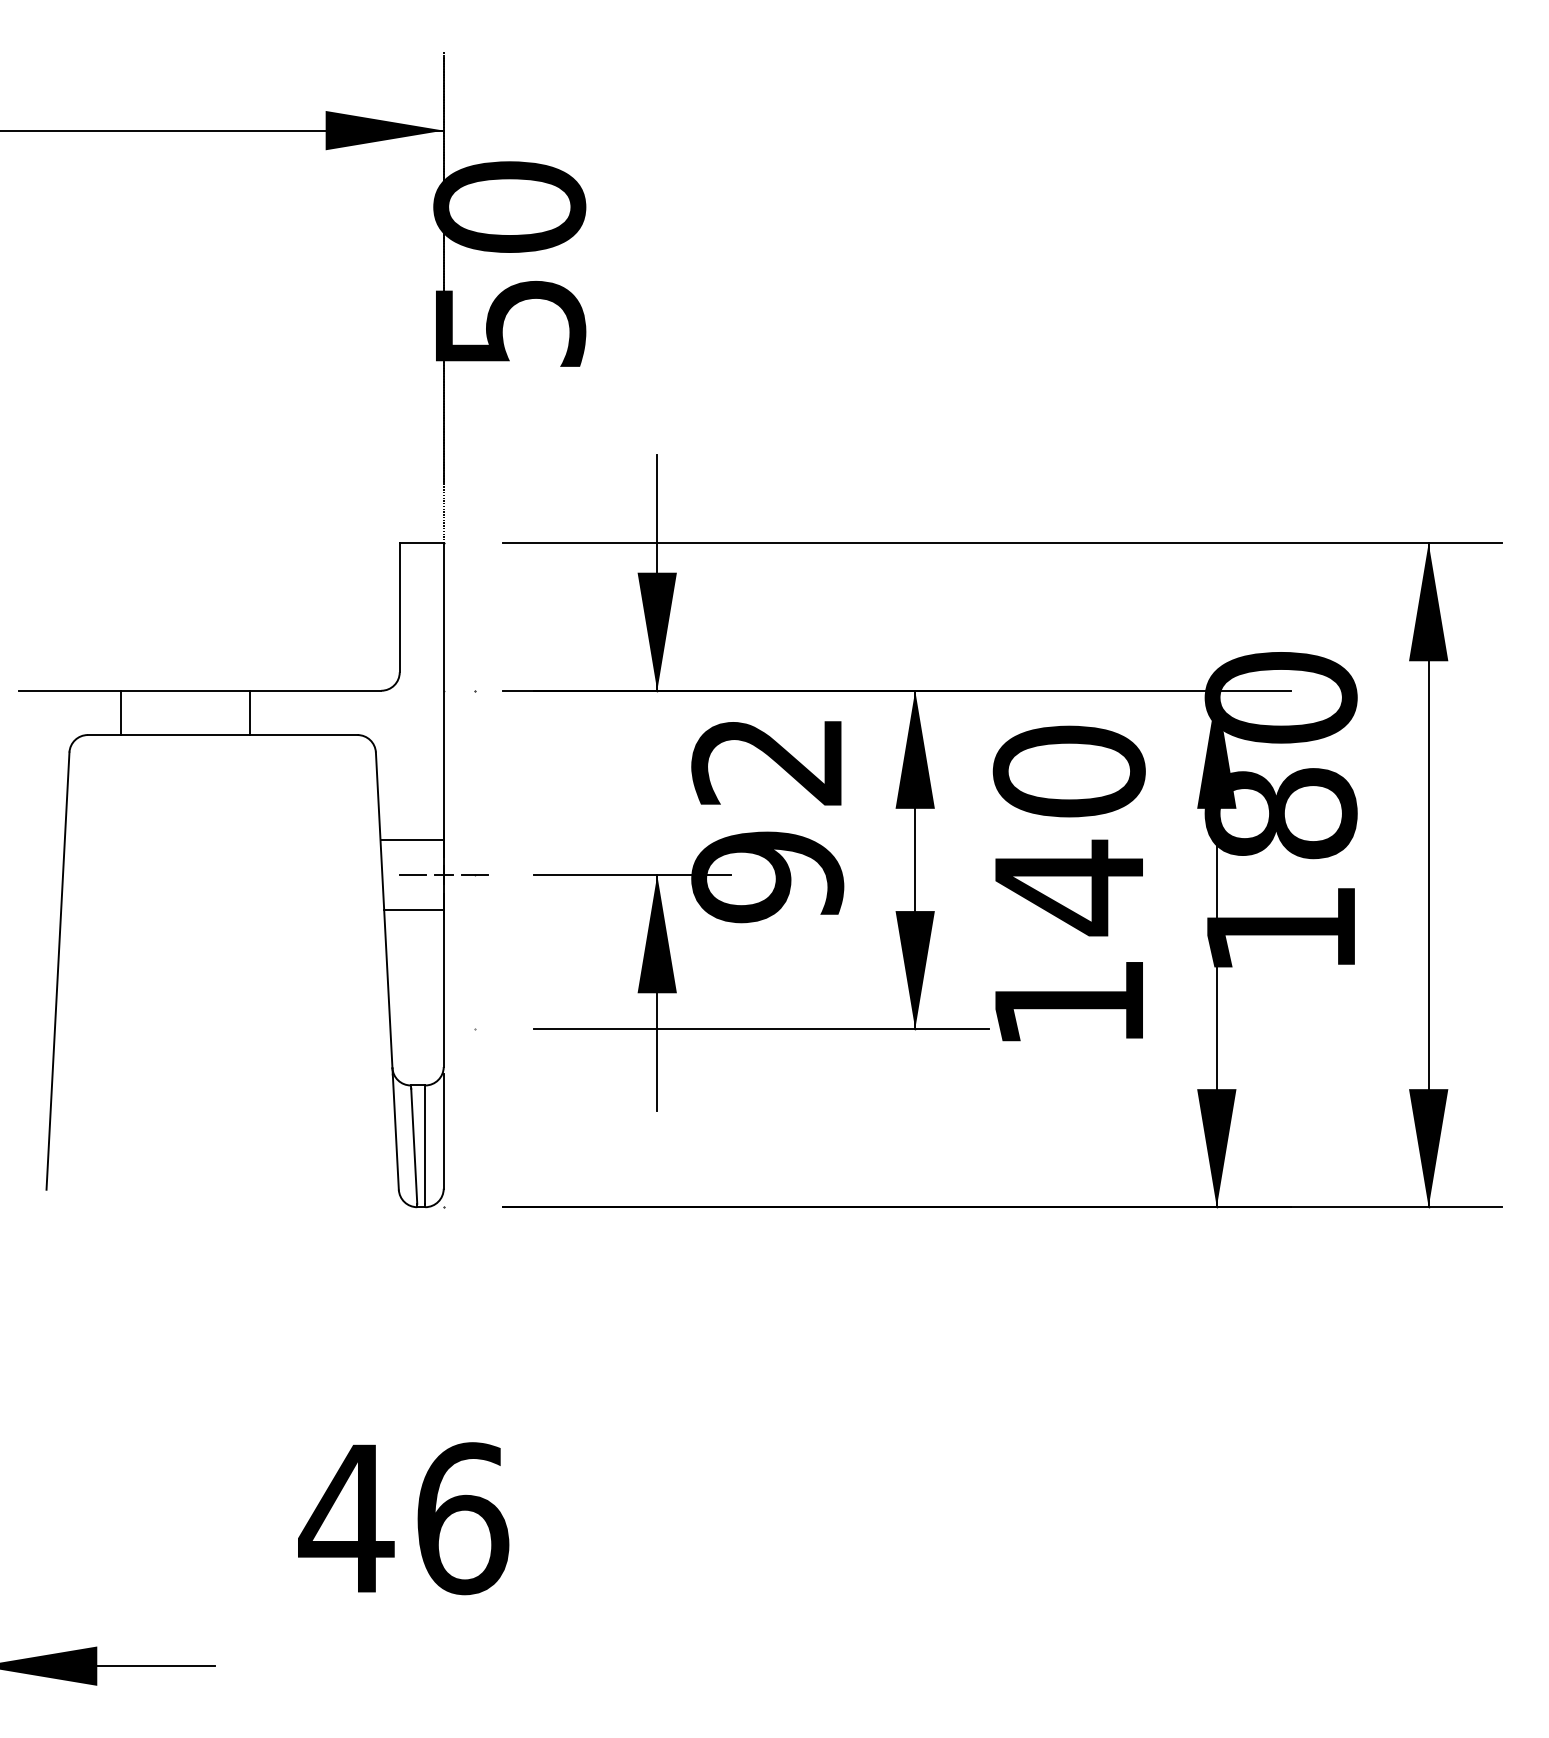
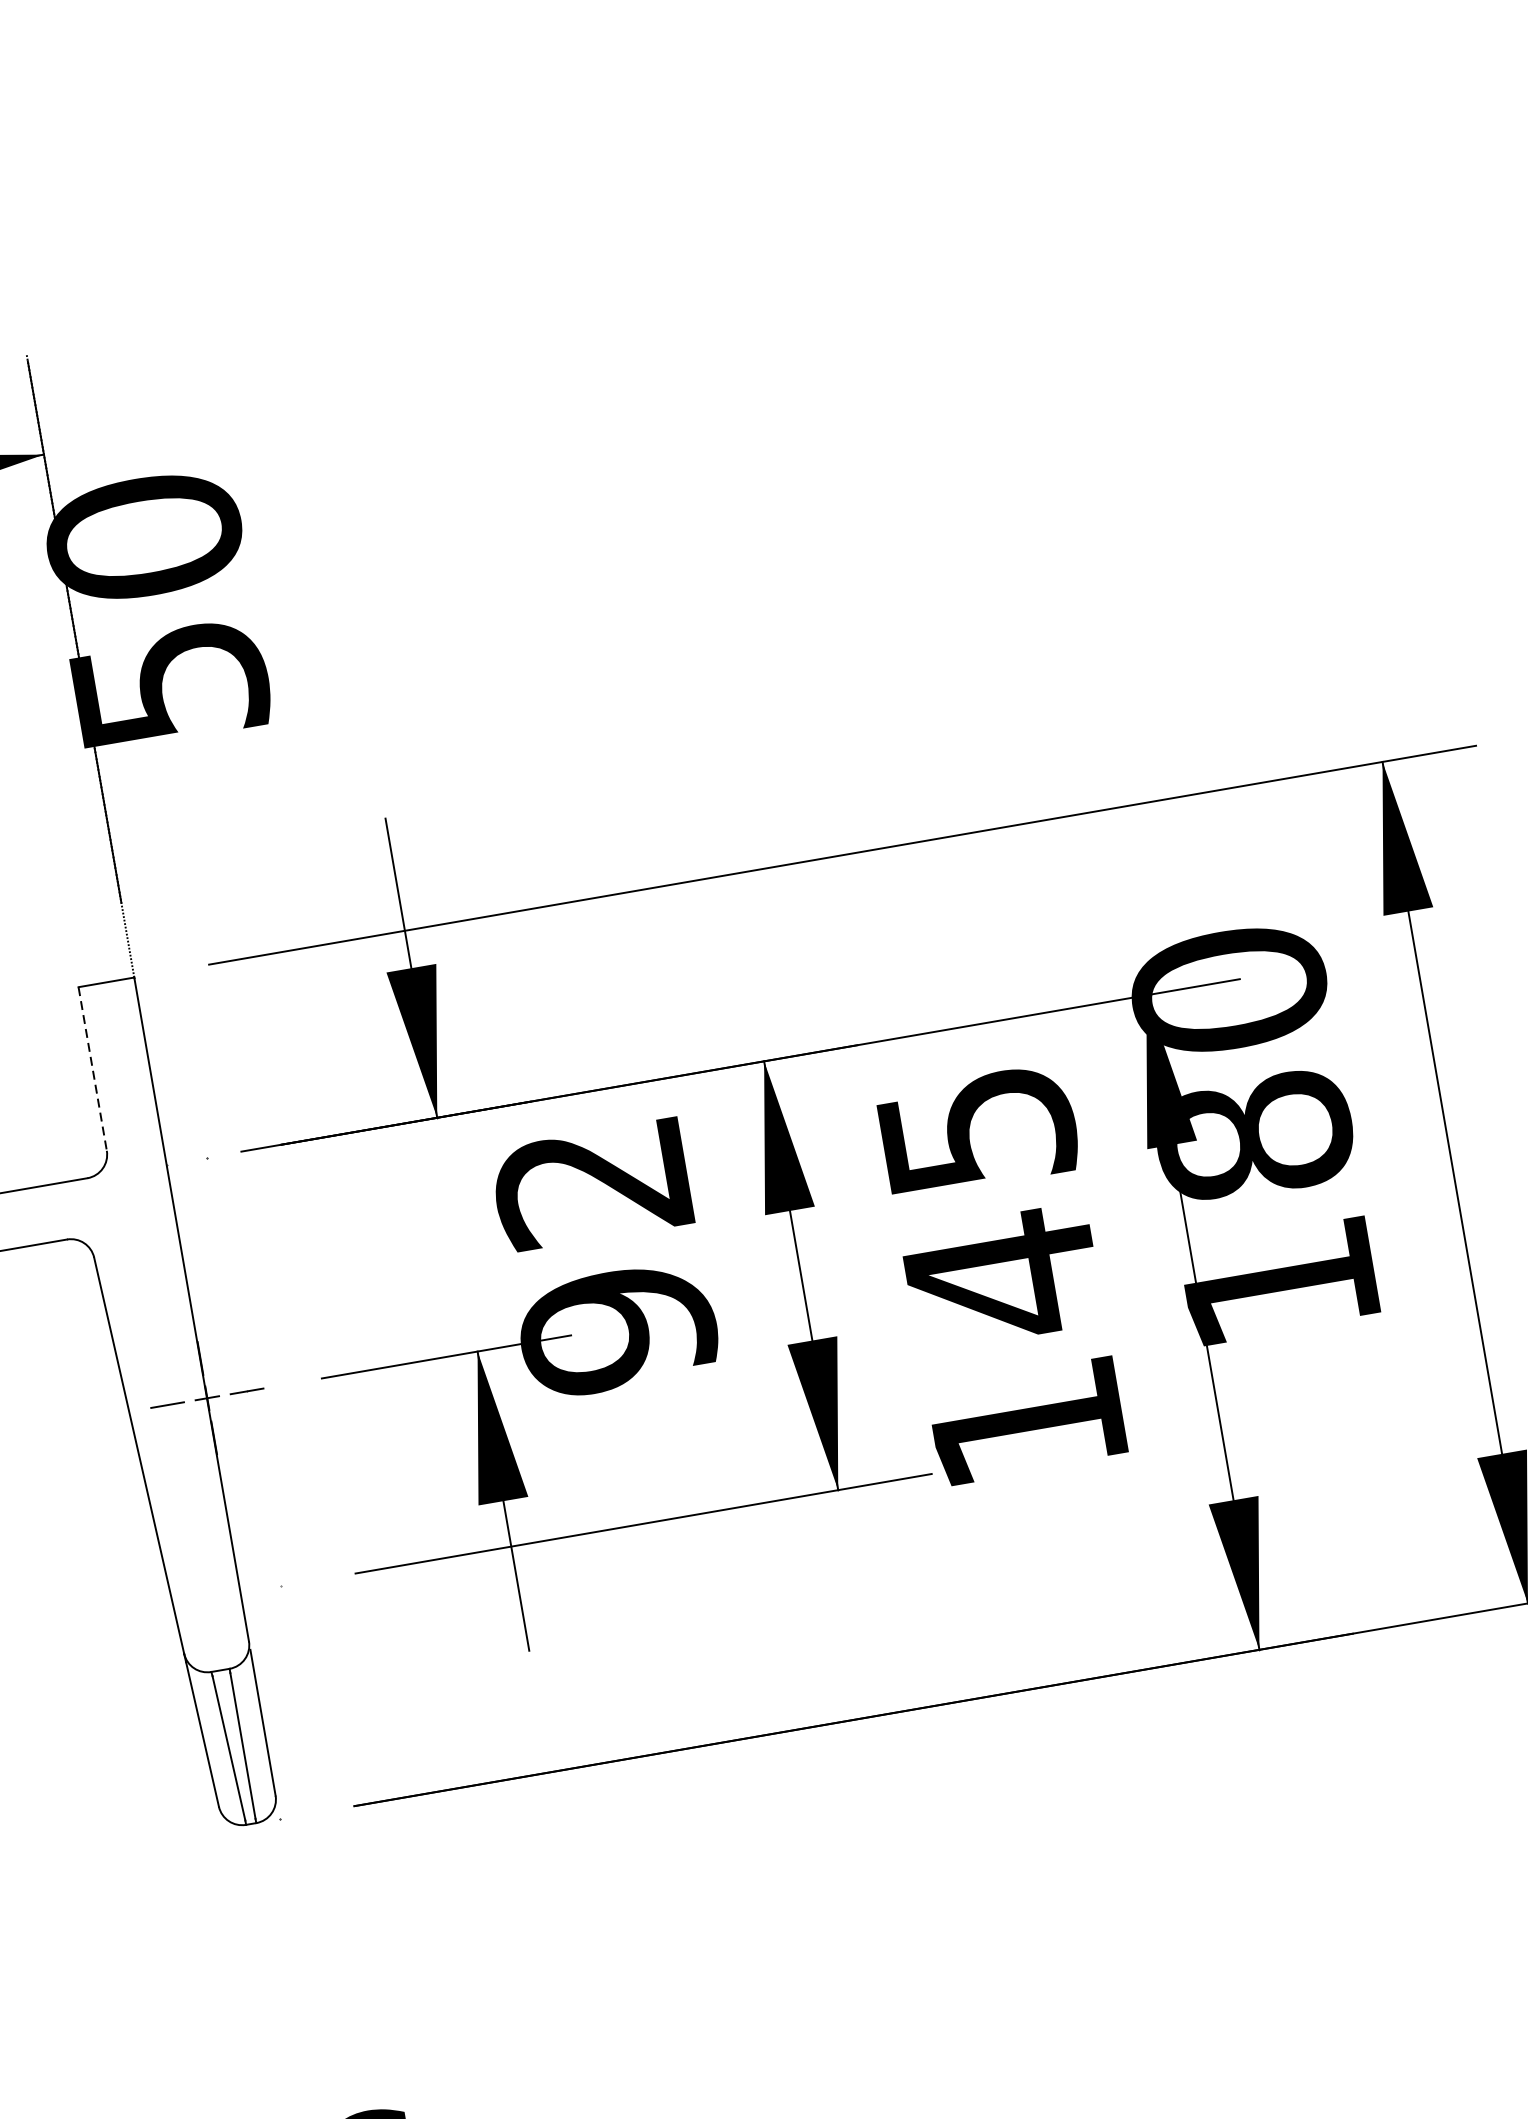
line: (399, 607) -> (92, 1068), solid -> dashed
text: (1068, 771) -> (976, 1130), 140 -> 145
line: (411, 840) -> (158, 1361), removed
line: (413, 910) -> (176, 1449), removed

